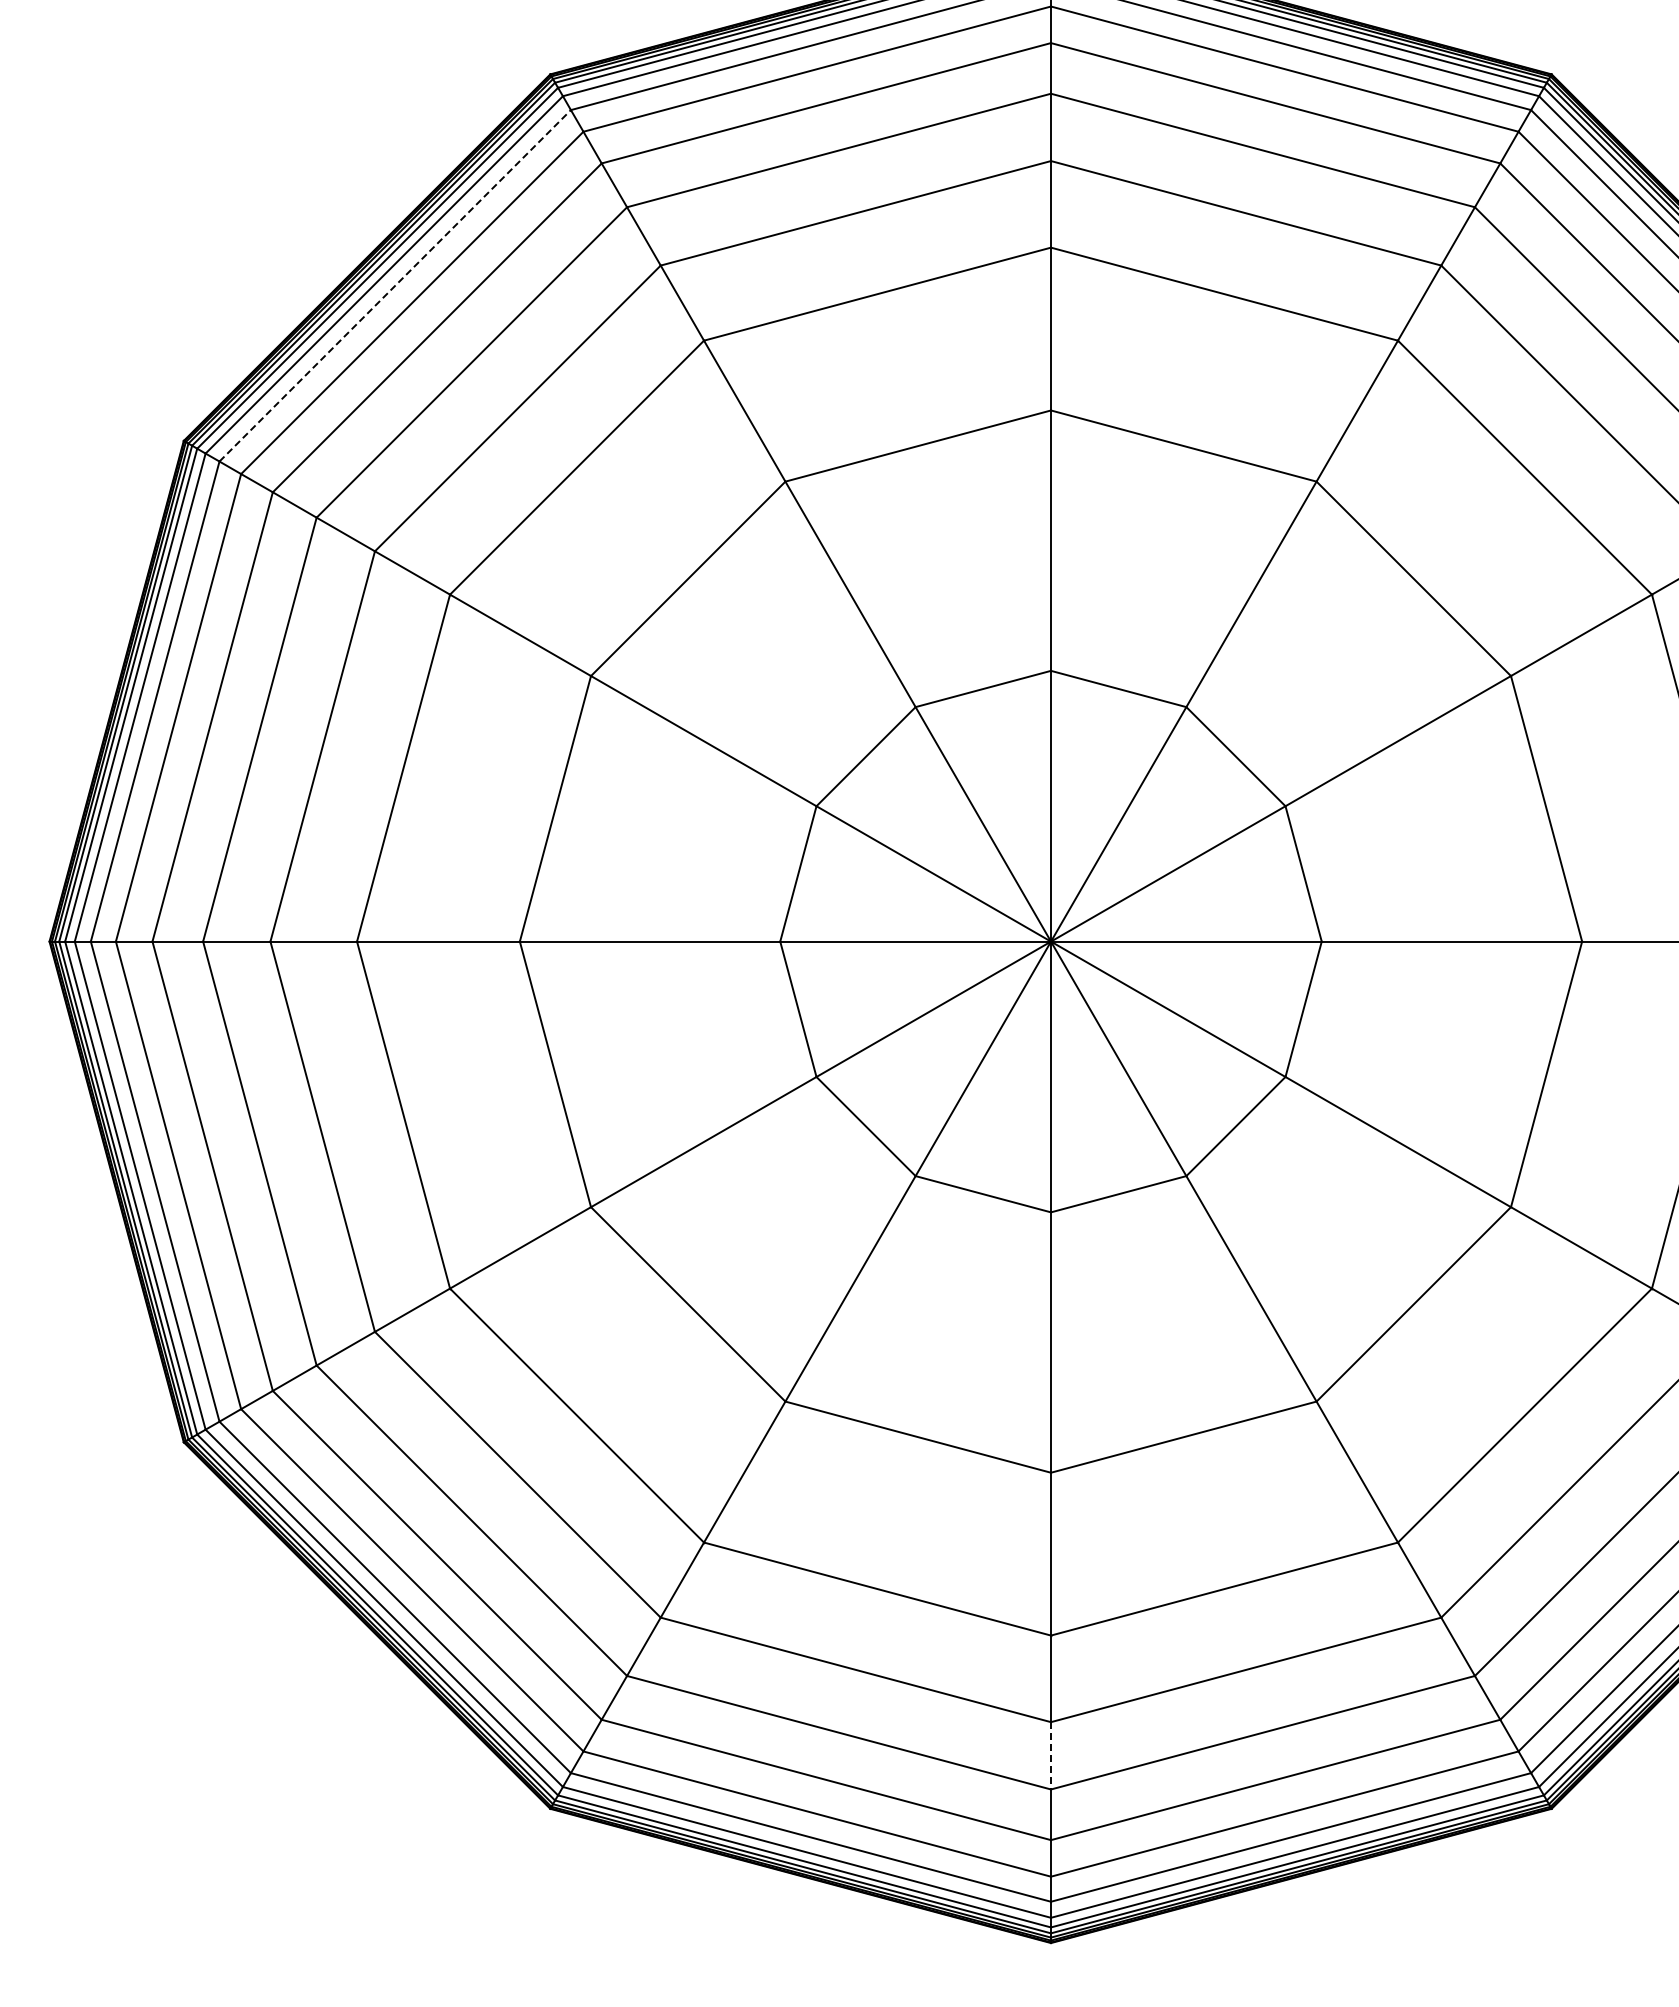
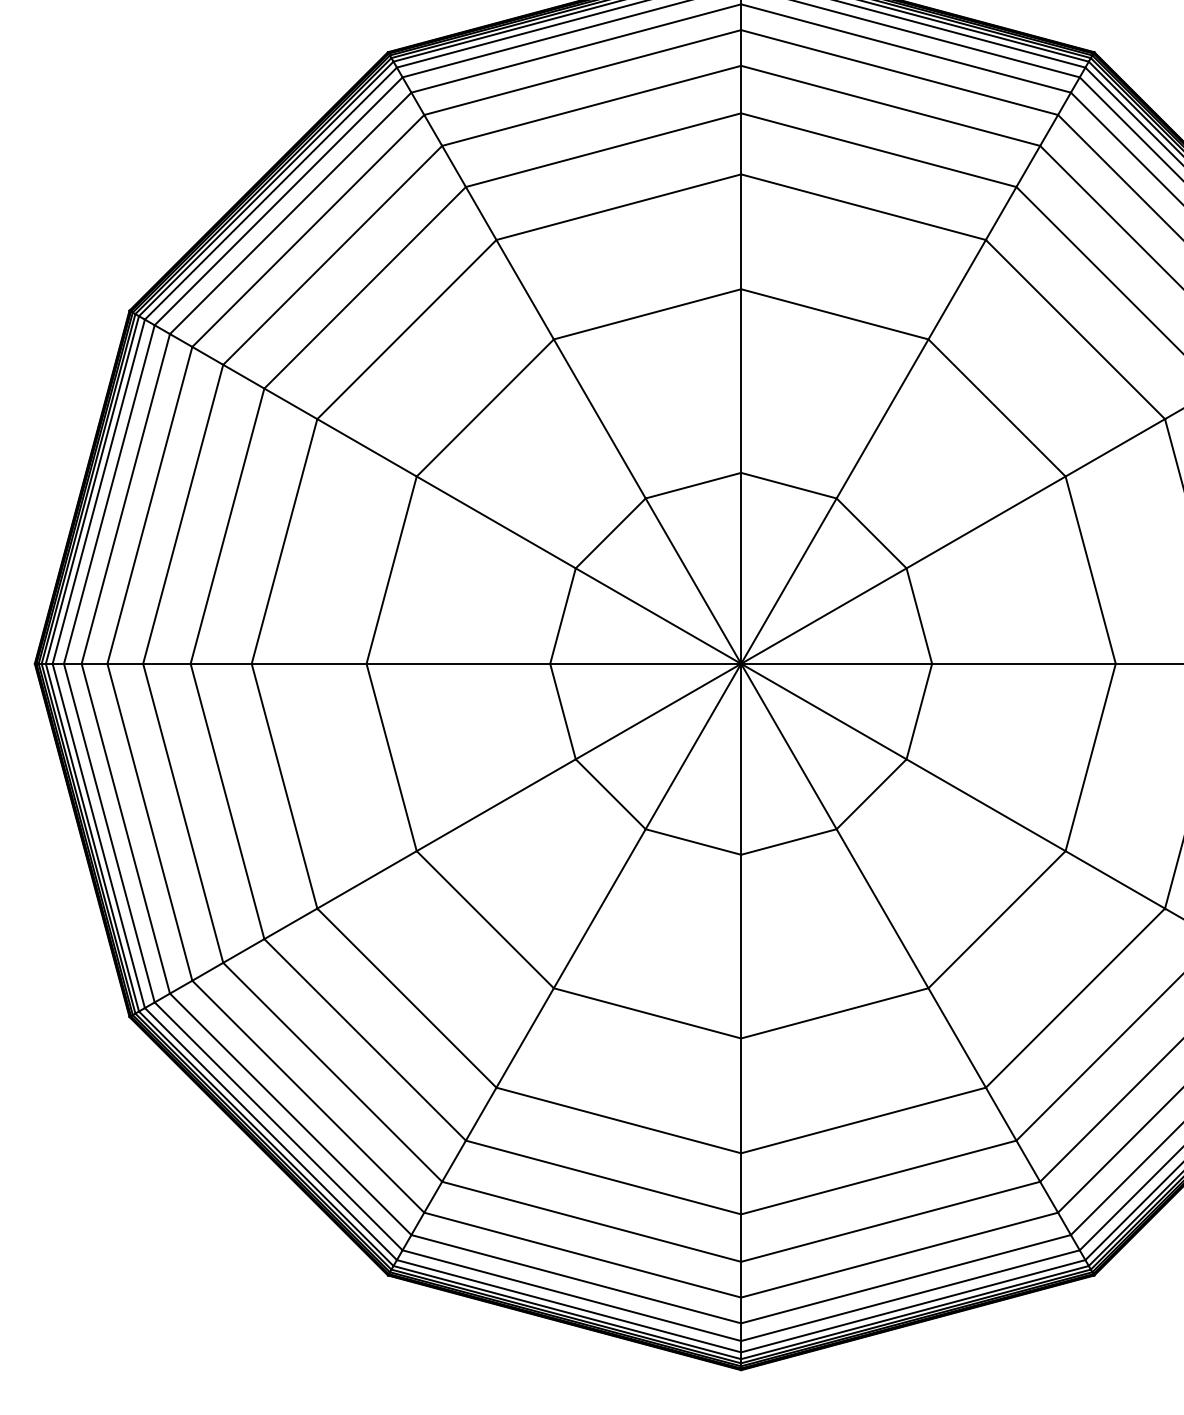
line: (395, 285) -> (278, 201), dashed -> solid
line: (1051, 1755) -> (741, 1237), dashed -> solid

